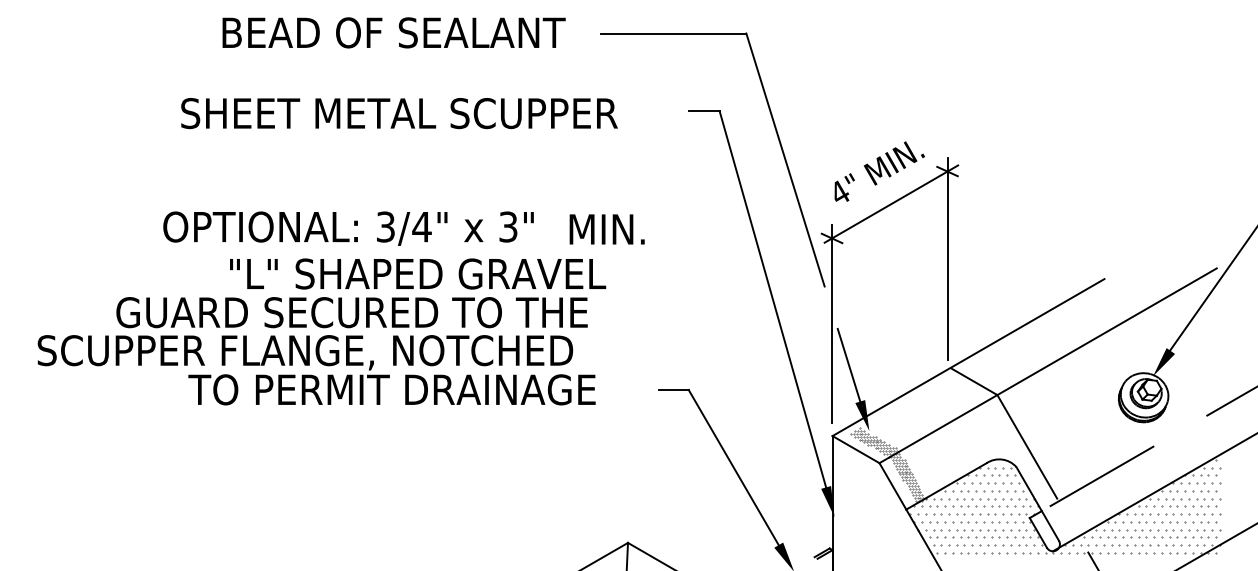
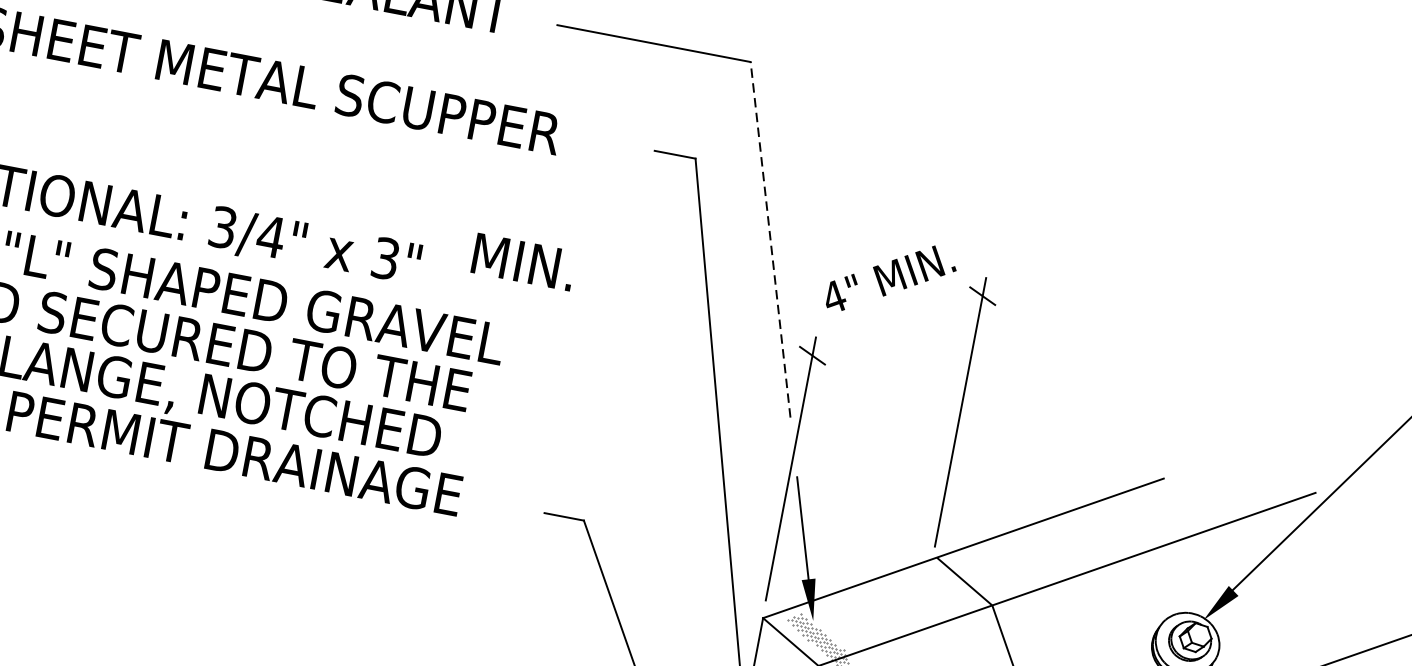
line: (785, 159) -> (770, 239), solid -> dashed
line: (891, 203) -> (900, 324), removed
text: (606, 229) -> (522, 262), moved

